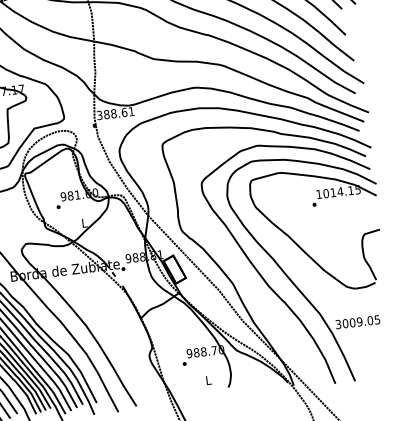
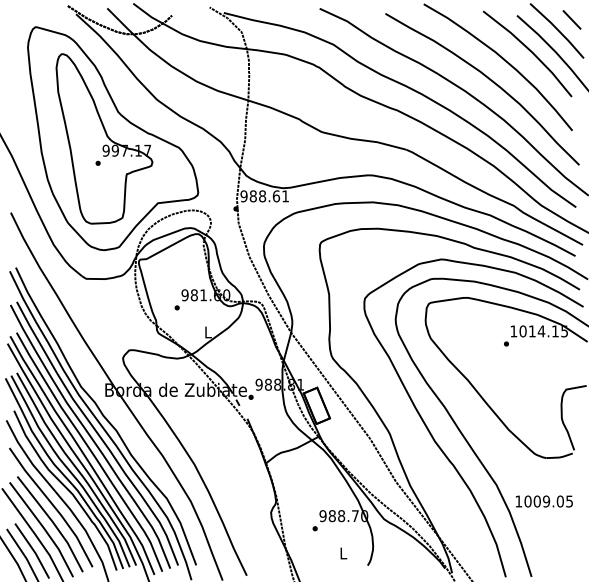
text: (99, 115) -> (243, 196), 388.61 -> 988.61
text: (338, 324) -> (518, 501), 3009.05 -> 1009.05

